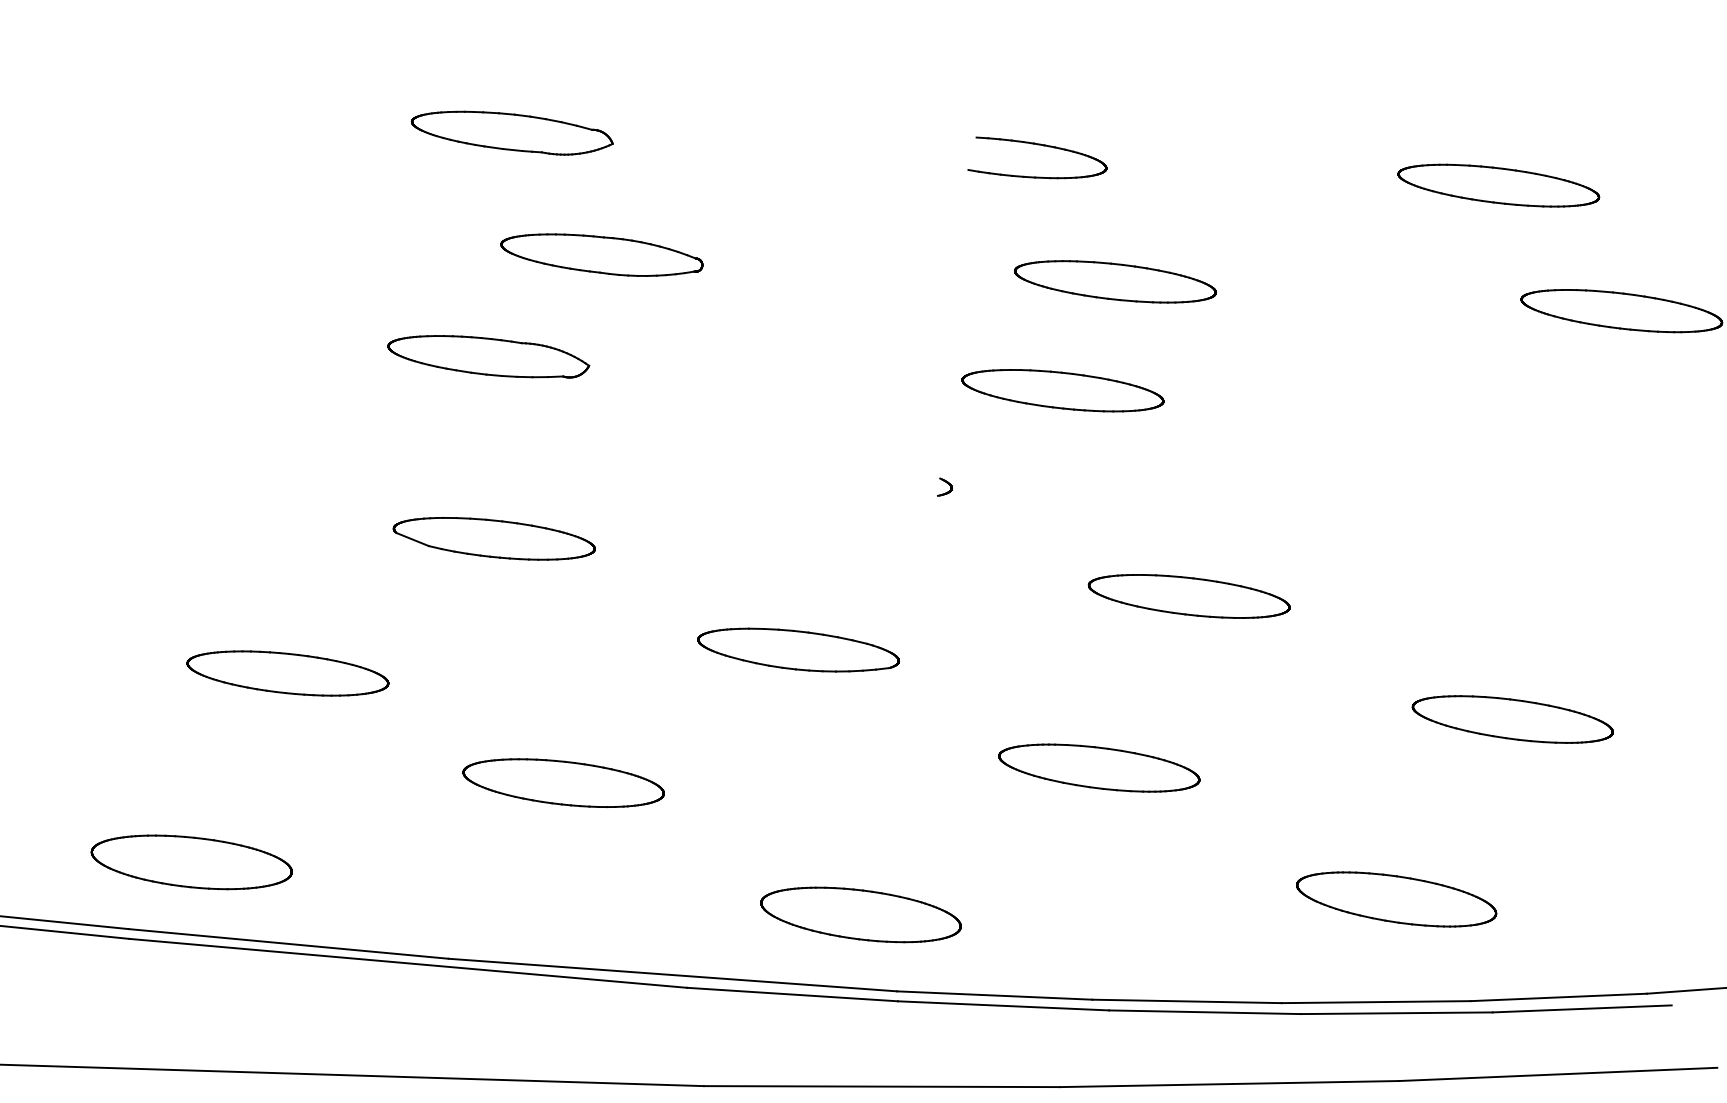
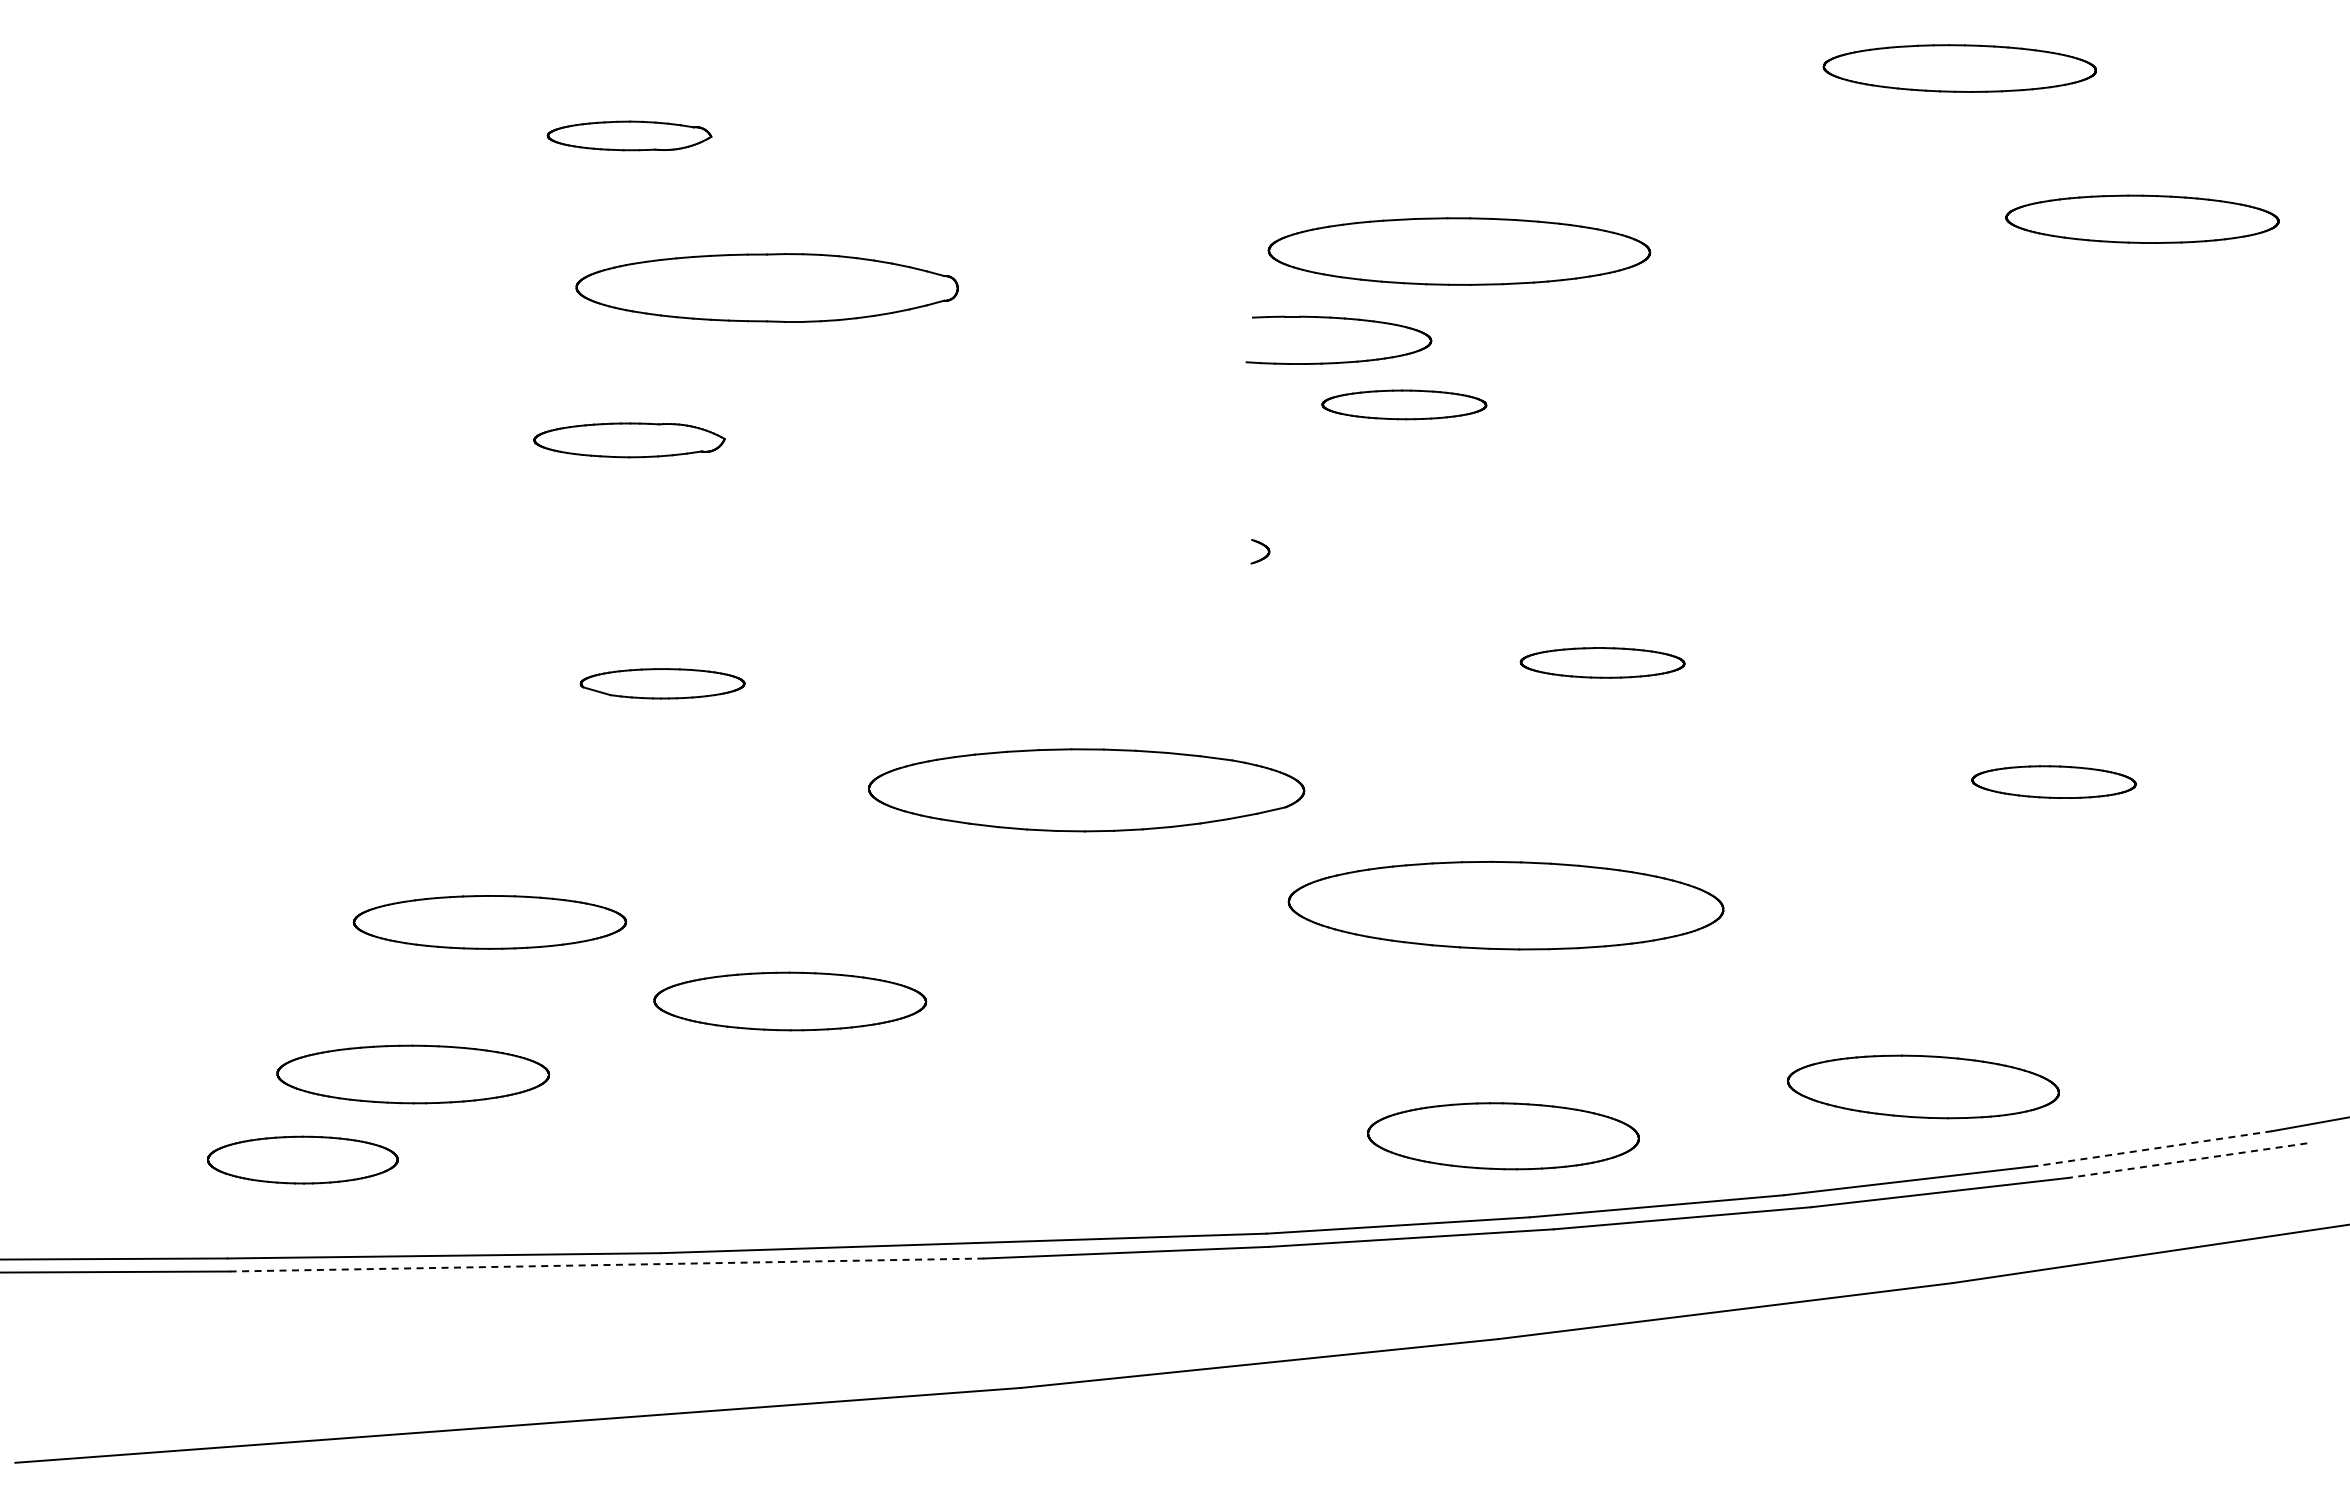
part: (512, 131) -> (629, 135), size x0.6
part: (1040, 145) -> (1339, 319), moved
part: (601, 254) -> (766, 287), size x1.4
part: (1115, 281) -> (1459, 251), size x1.4
part: (488, 356) -> (629, 440), size x0.7
part: (1063, 390) -> (1404, 404), size x0.6
part: (494, 538) -> (662, 683), size x0.6
part: (1189, 596) -> (1602, 662), size x0.6
part: (798, 650) -> (1086, 790), size x1.6
part: (287, 673) -> (489, 922), moved
part: (1512, 718) -> (2053, 781), size x0.6
part: (1099, 767) -> (1506, 905), size x1.6
part: (280, 807) -> (413, 1074), added
part: (191, 861) -> (302, 1159), size x0.7
part: (1396, 899) -> (1923, 1086), moved
part: (861, 915) -> (1503, 1136), moved
line: (407, 963) -> (606, 1265), solid -> dashed
line: (1558, 997) -> (2154, 1148), solid -> dashed
line: (1582, 1008) -> (2187, 1160), solid -> dashed

